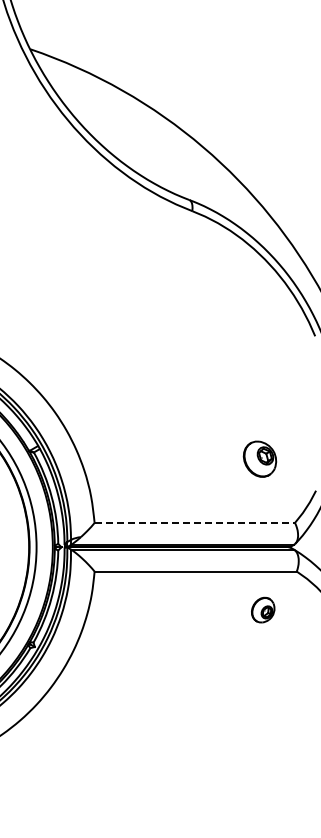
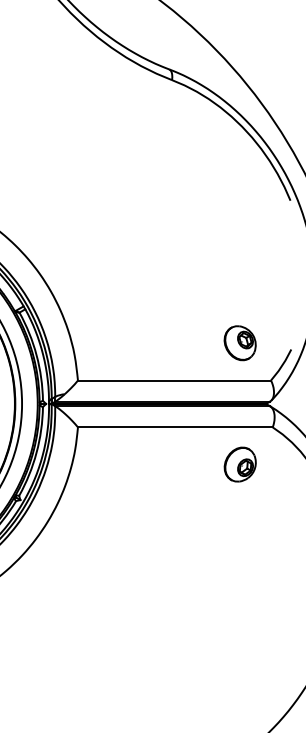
part: (259, 458) -> (239, 342), moved
line: (195, 522) -> (175, 380), dashed -> solid
part: (263, 609) -> (240, 463), size x1.43

